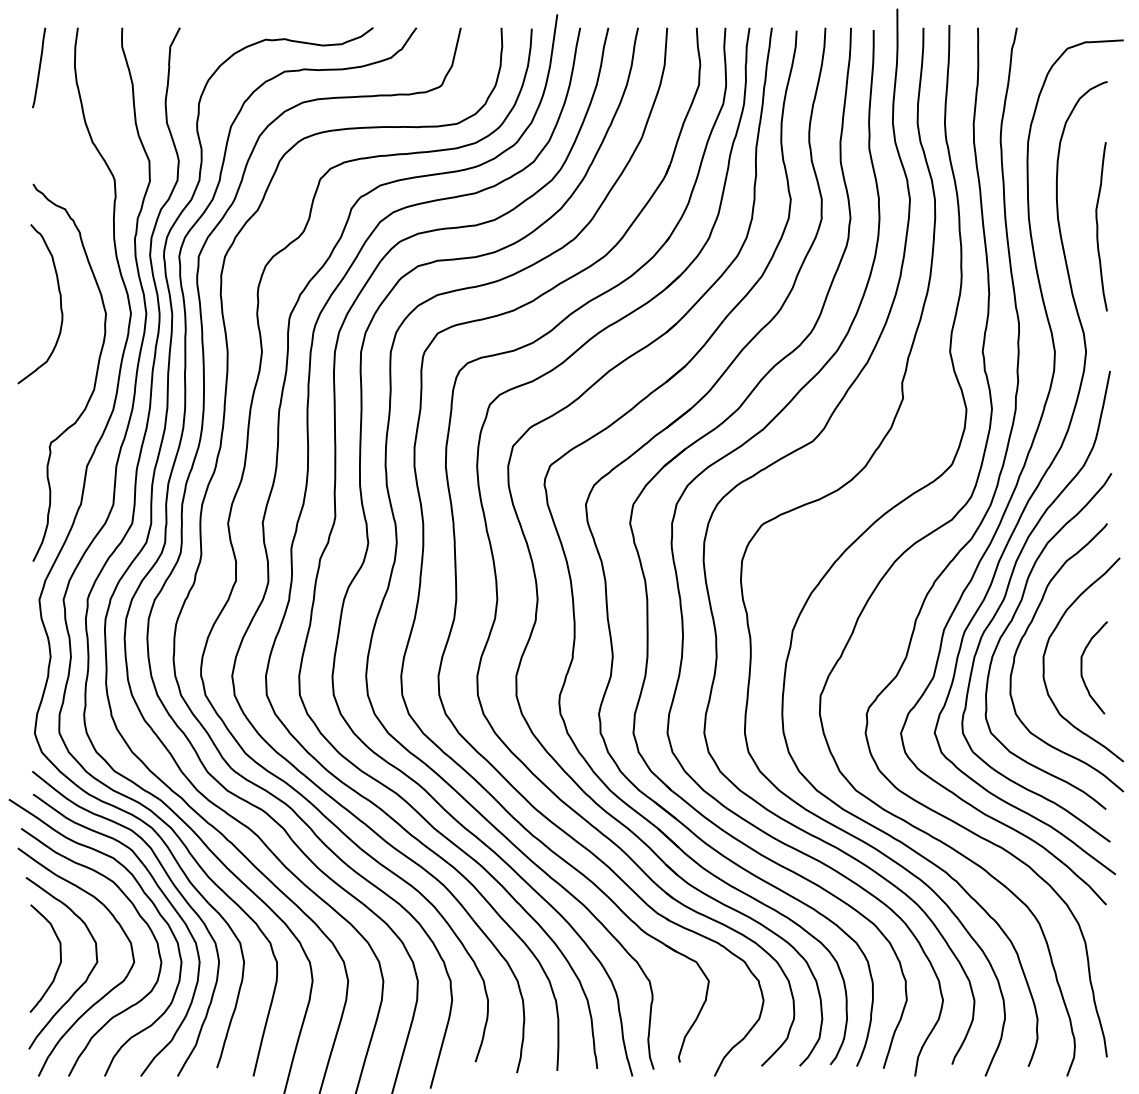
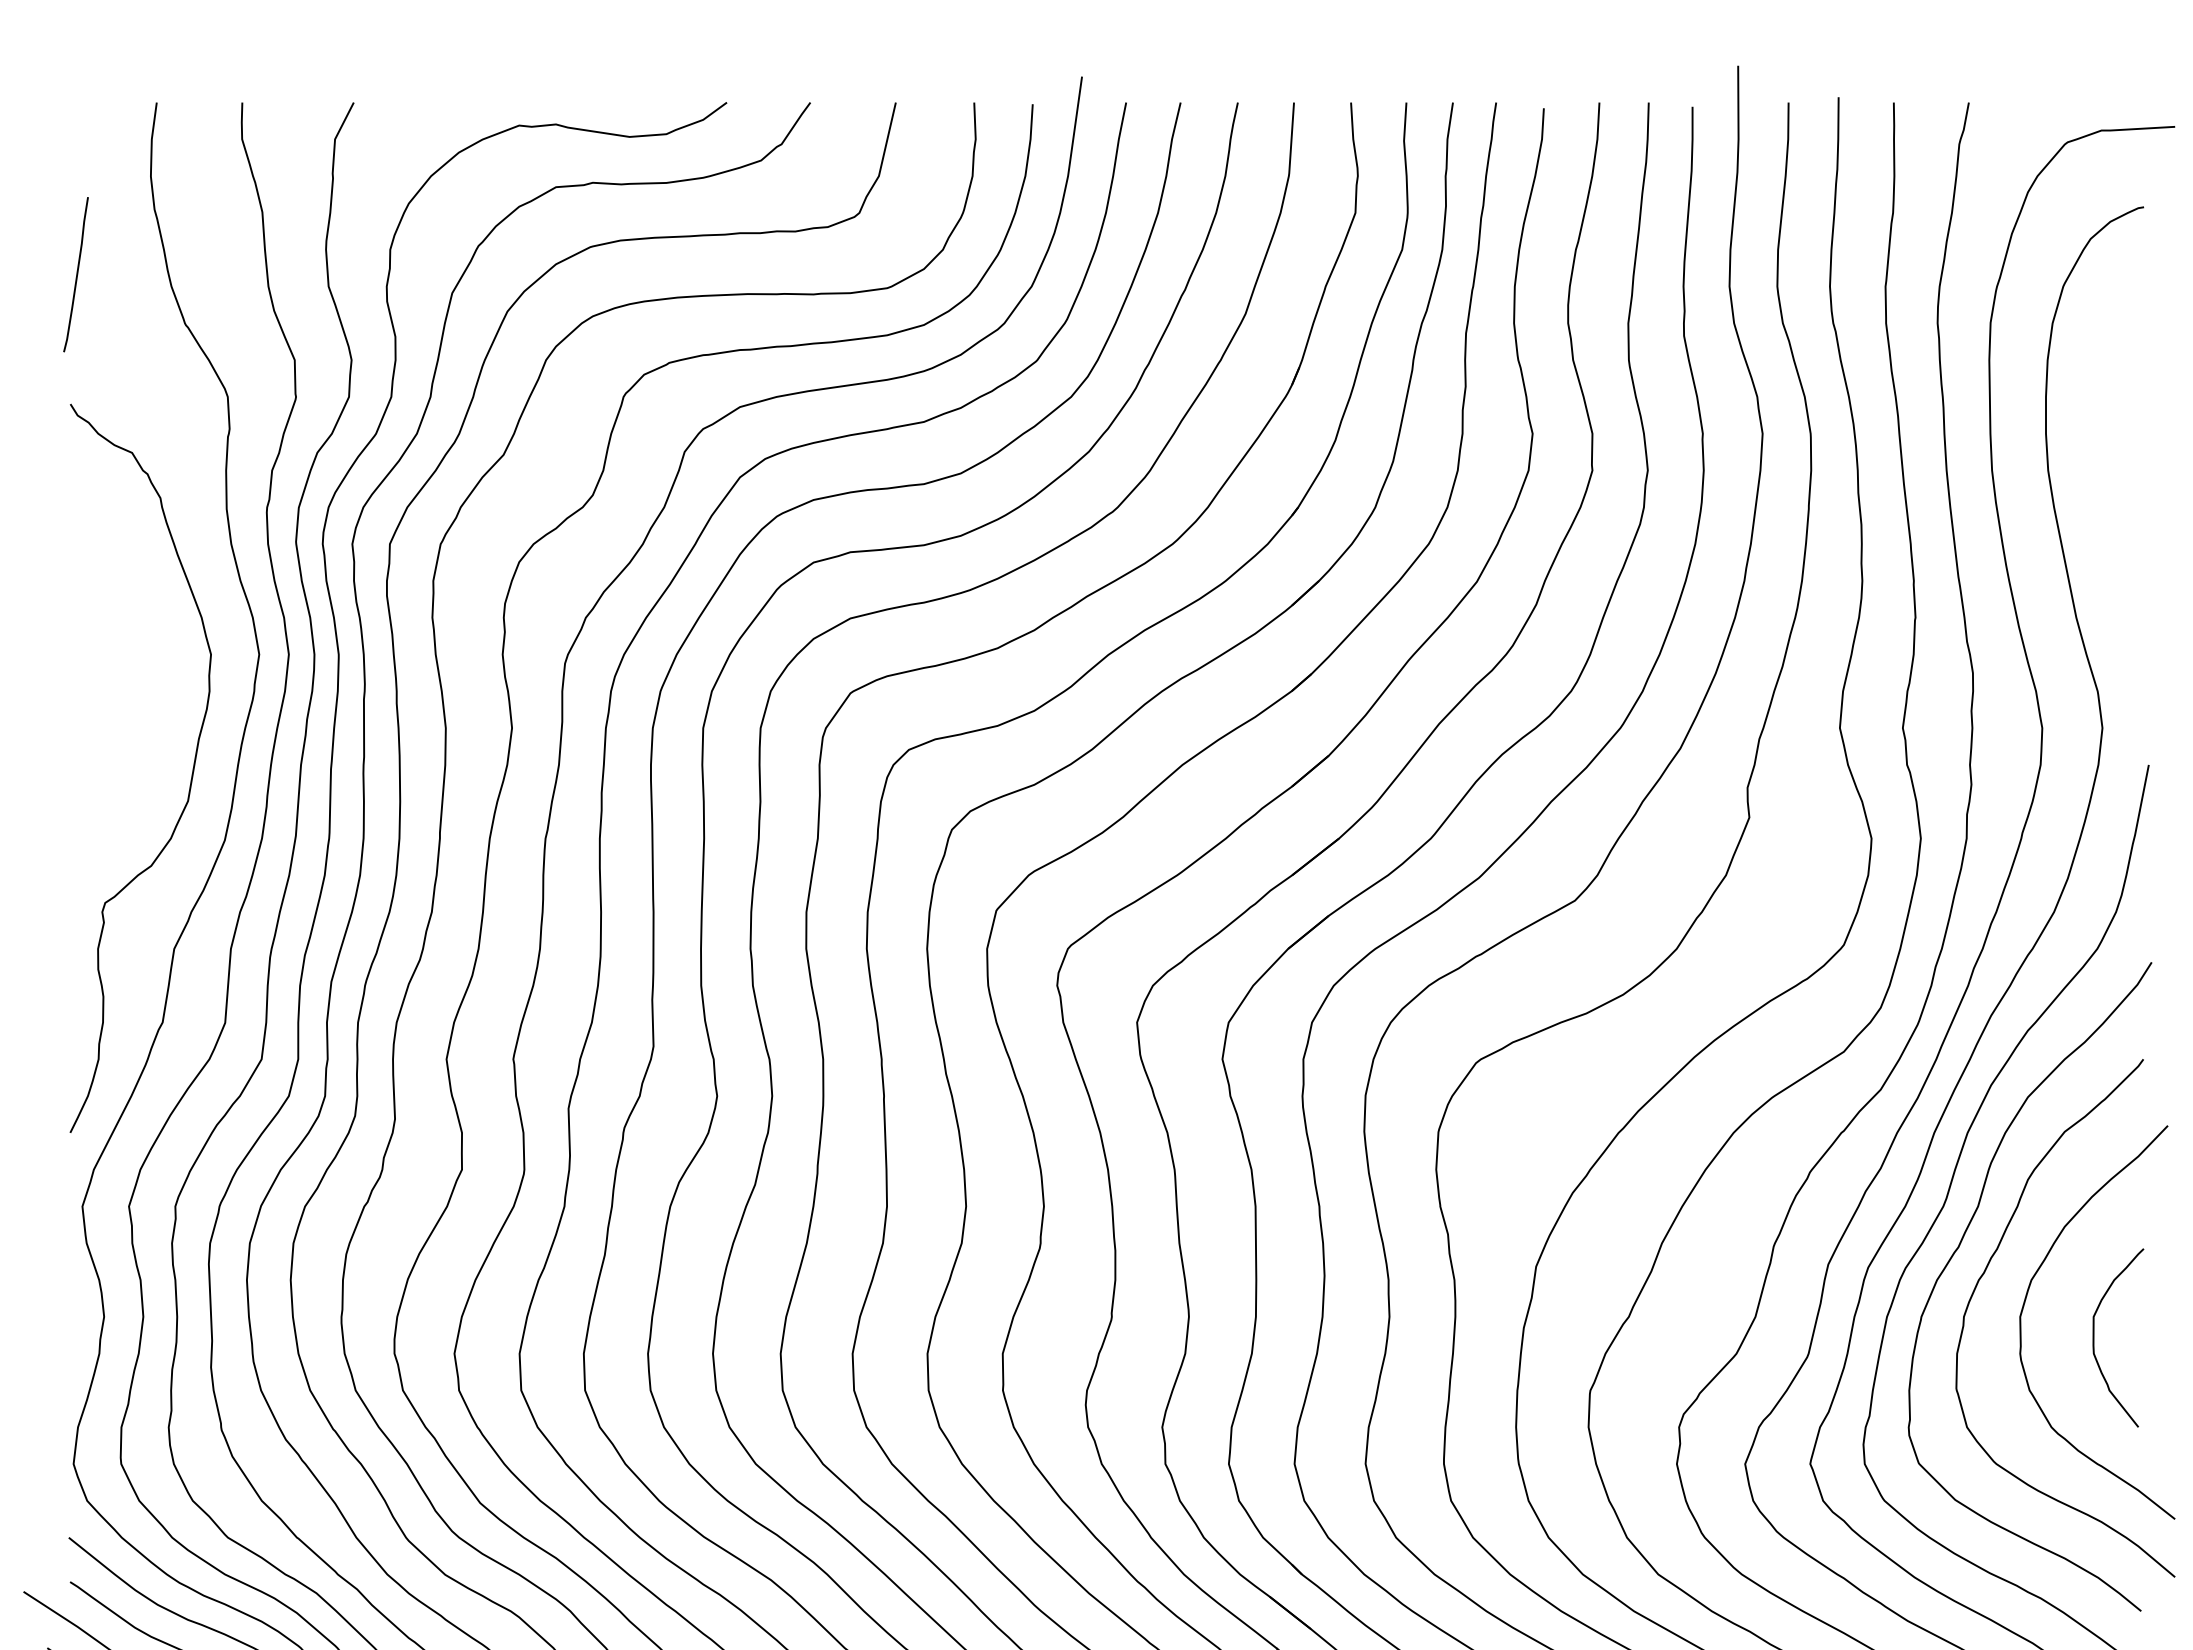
line: (39, 67) -> (76, 273), moved
curve: (1098, 226) -> (2126, 486), removed
curve: (60, 304) -> (123, 636), removed

